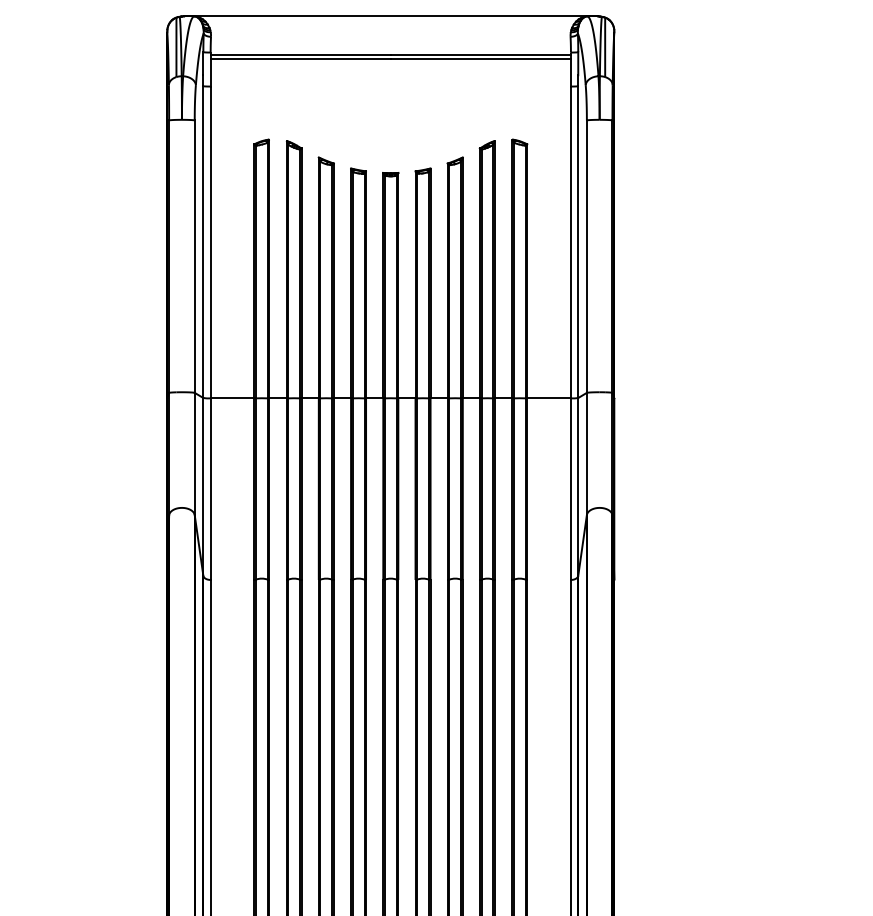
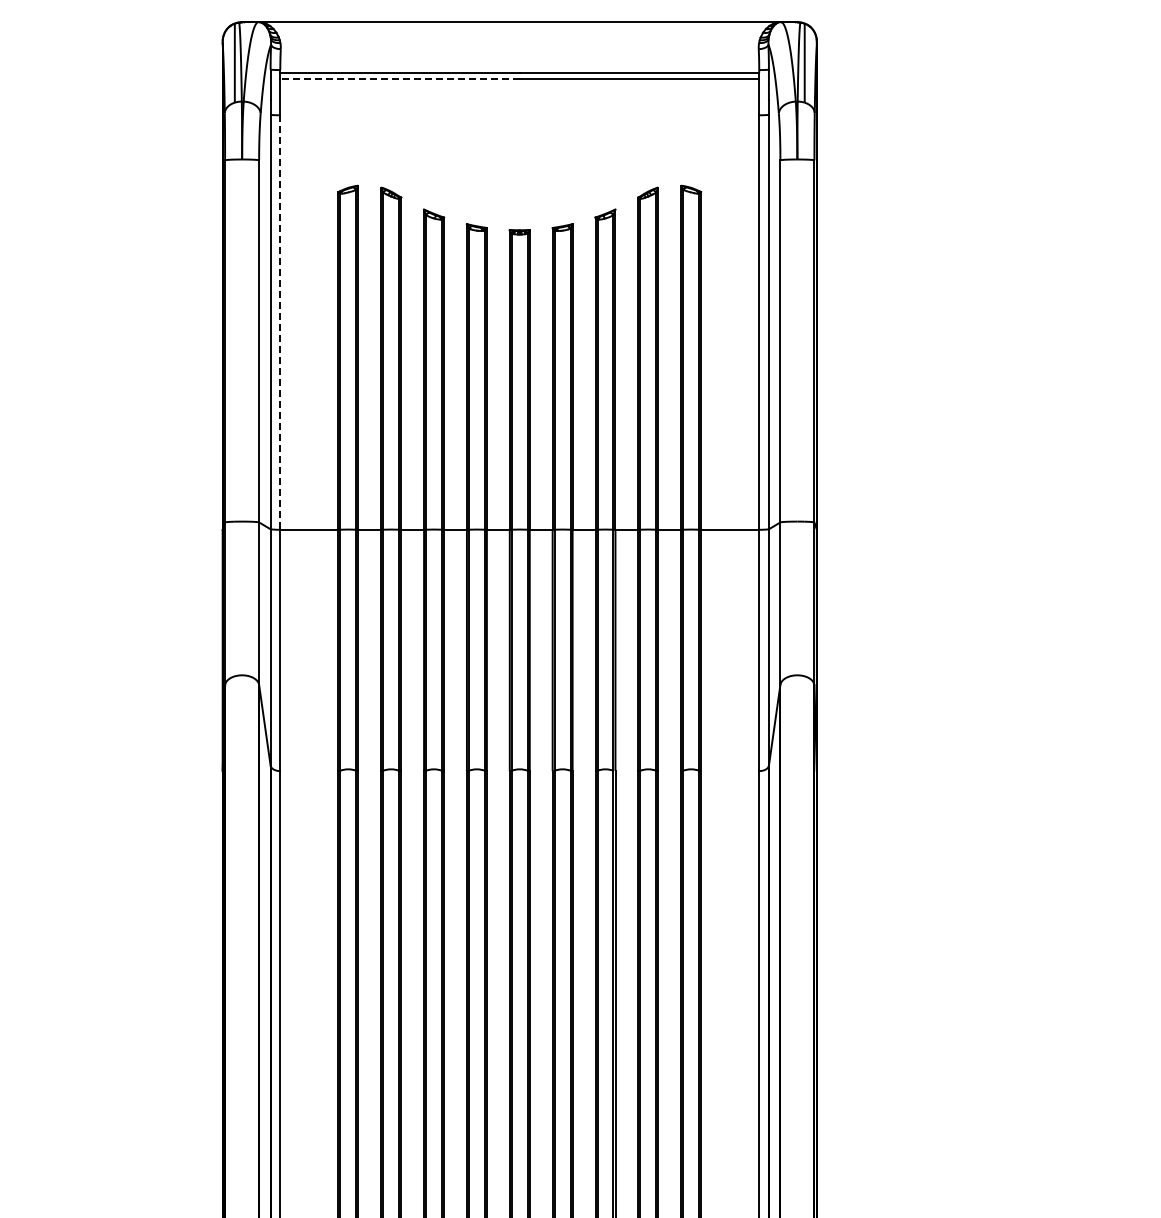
line: (301, 58) -> (400, 78), solid -> dashed
line: (210, 243) -> (280, 323), solid -> dashed

